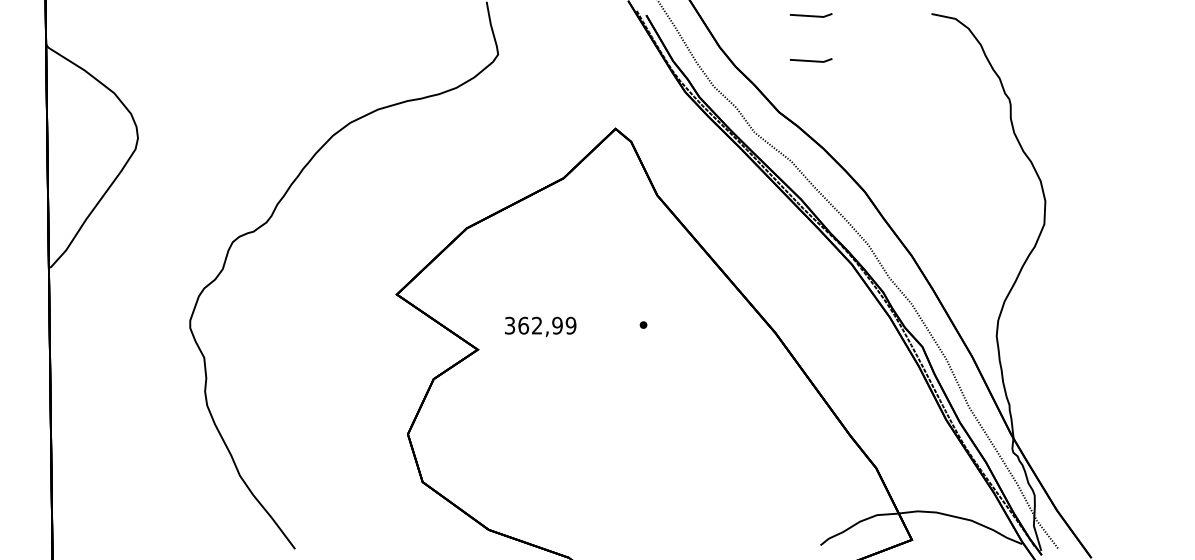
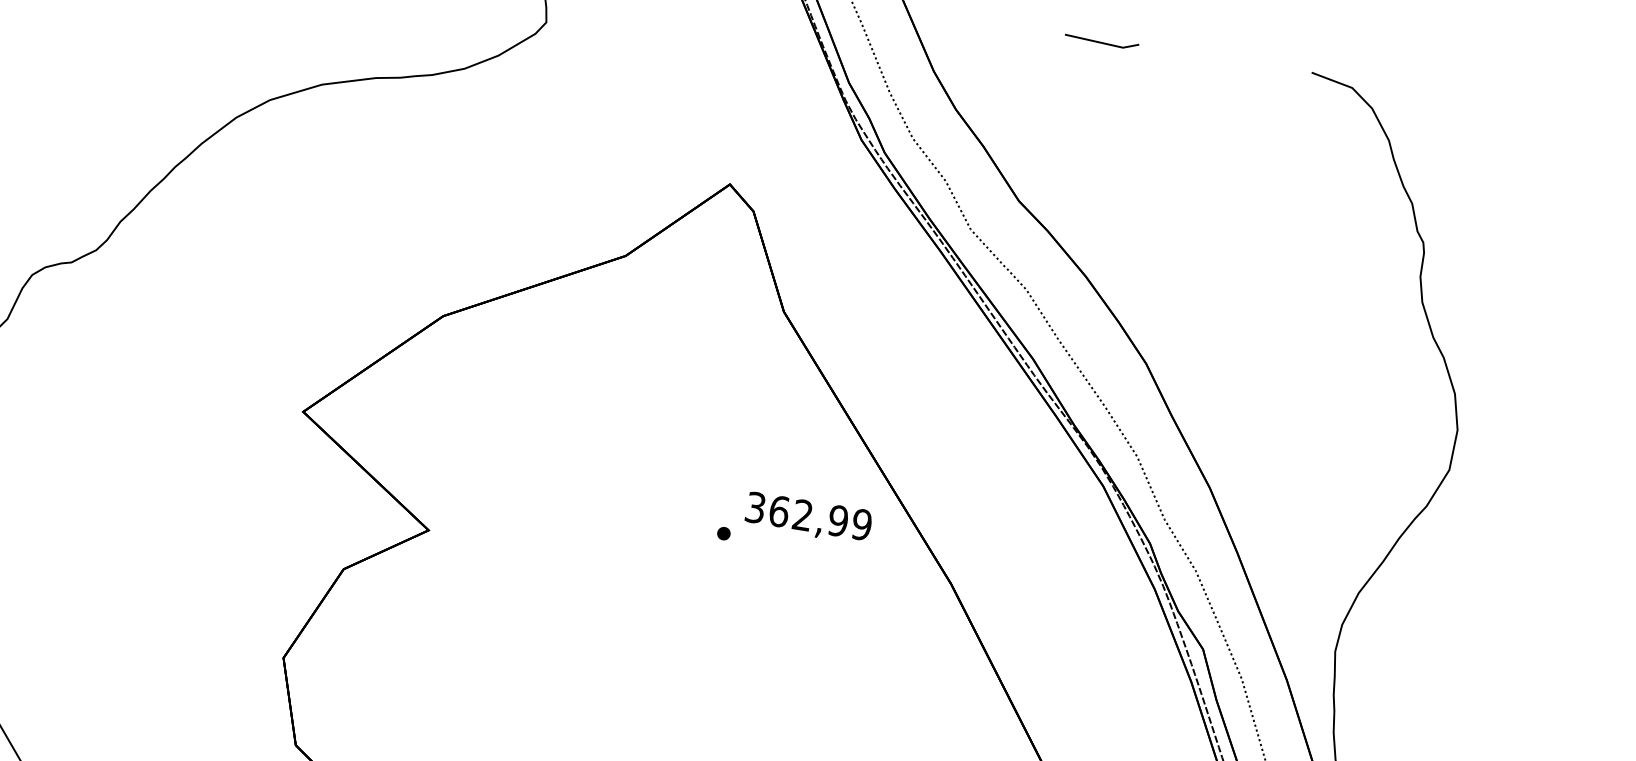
line: (811, 60) -> (1089, 120), removed
text: (540, 326) -> (808, 517), moved

